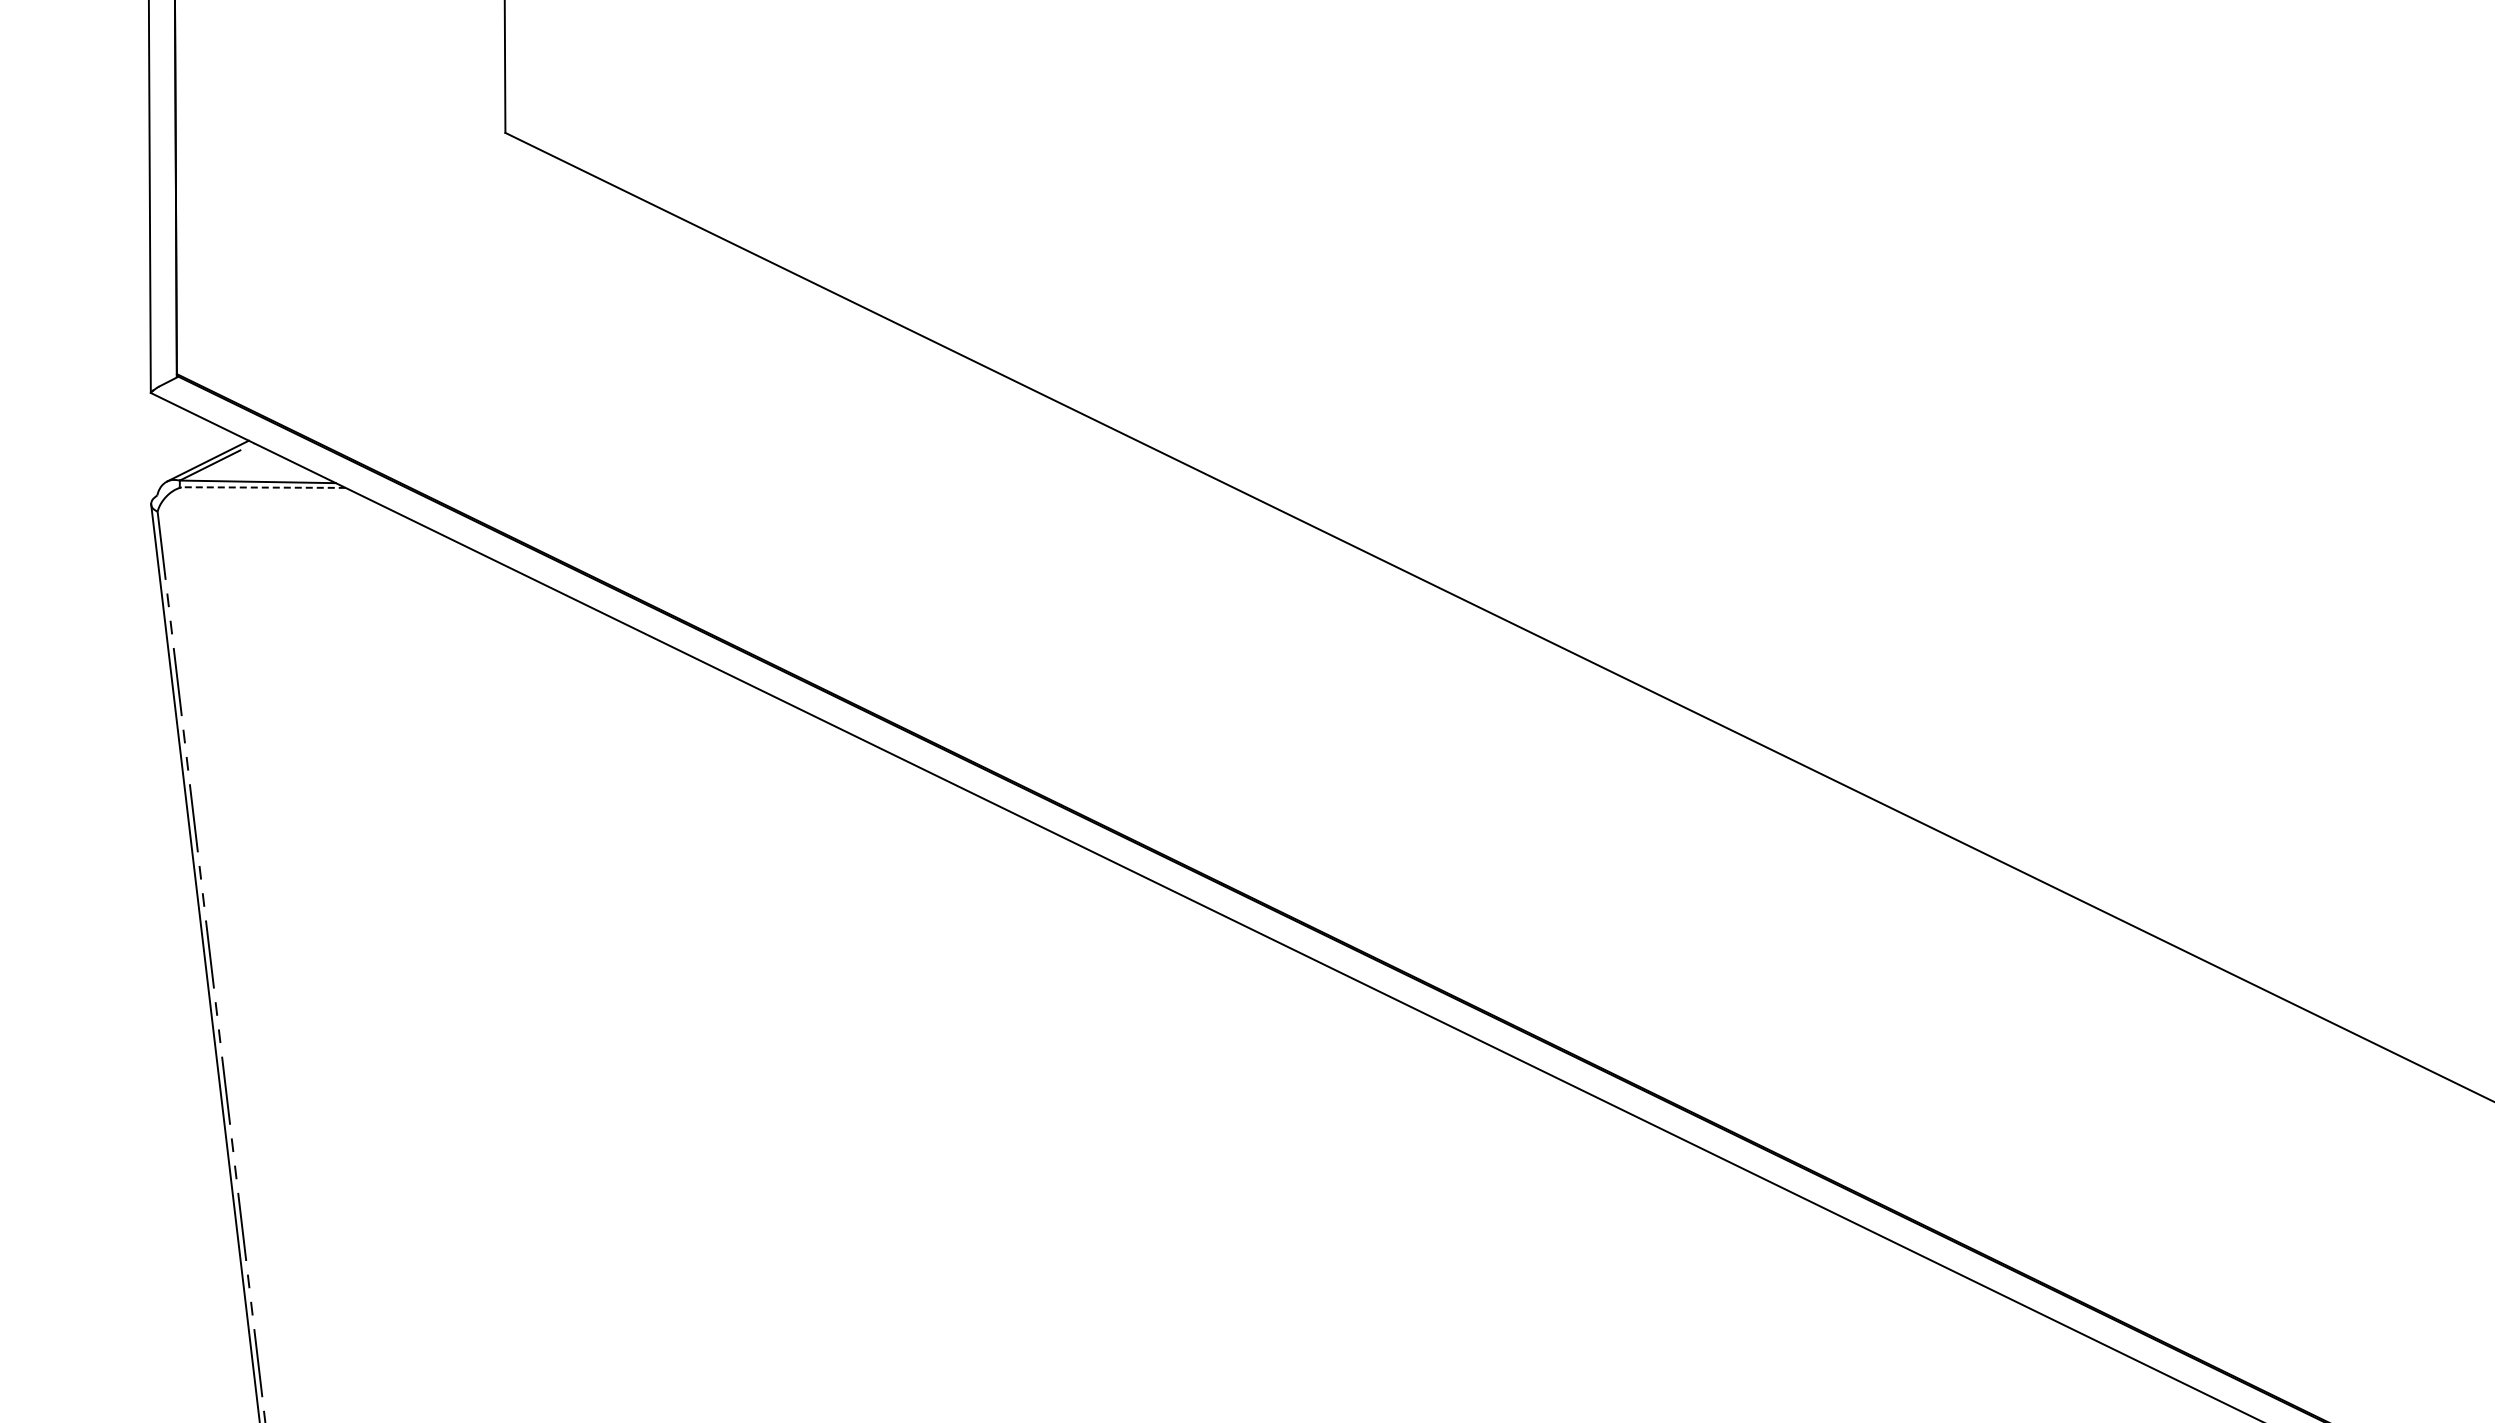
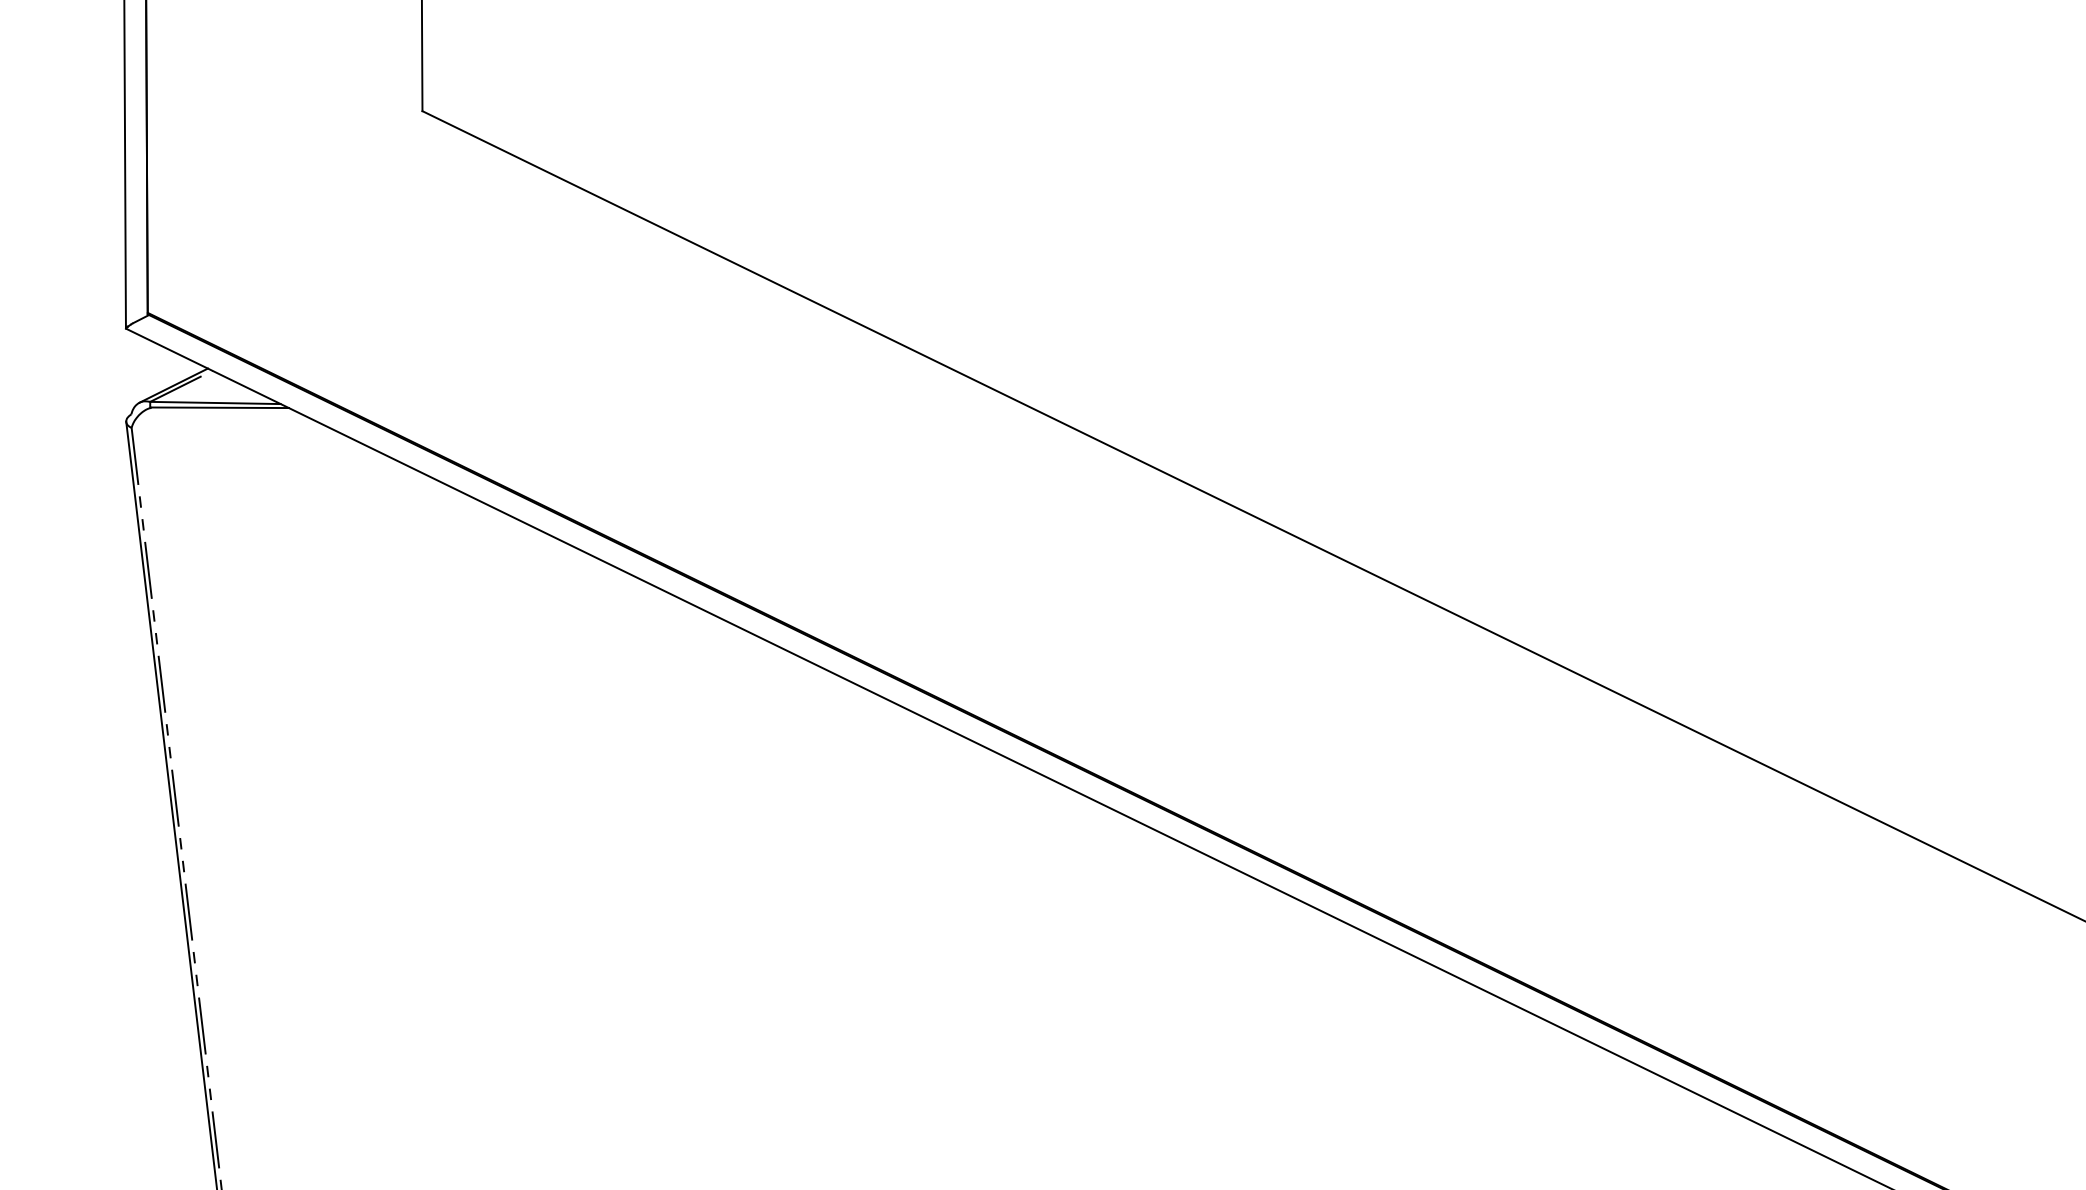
line: (263, 487) -> (220, 407), dashed -> solid

